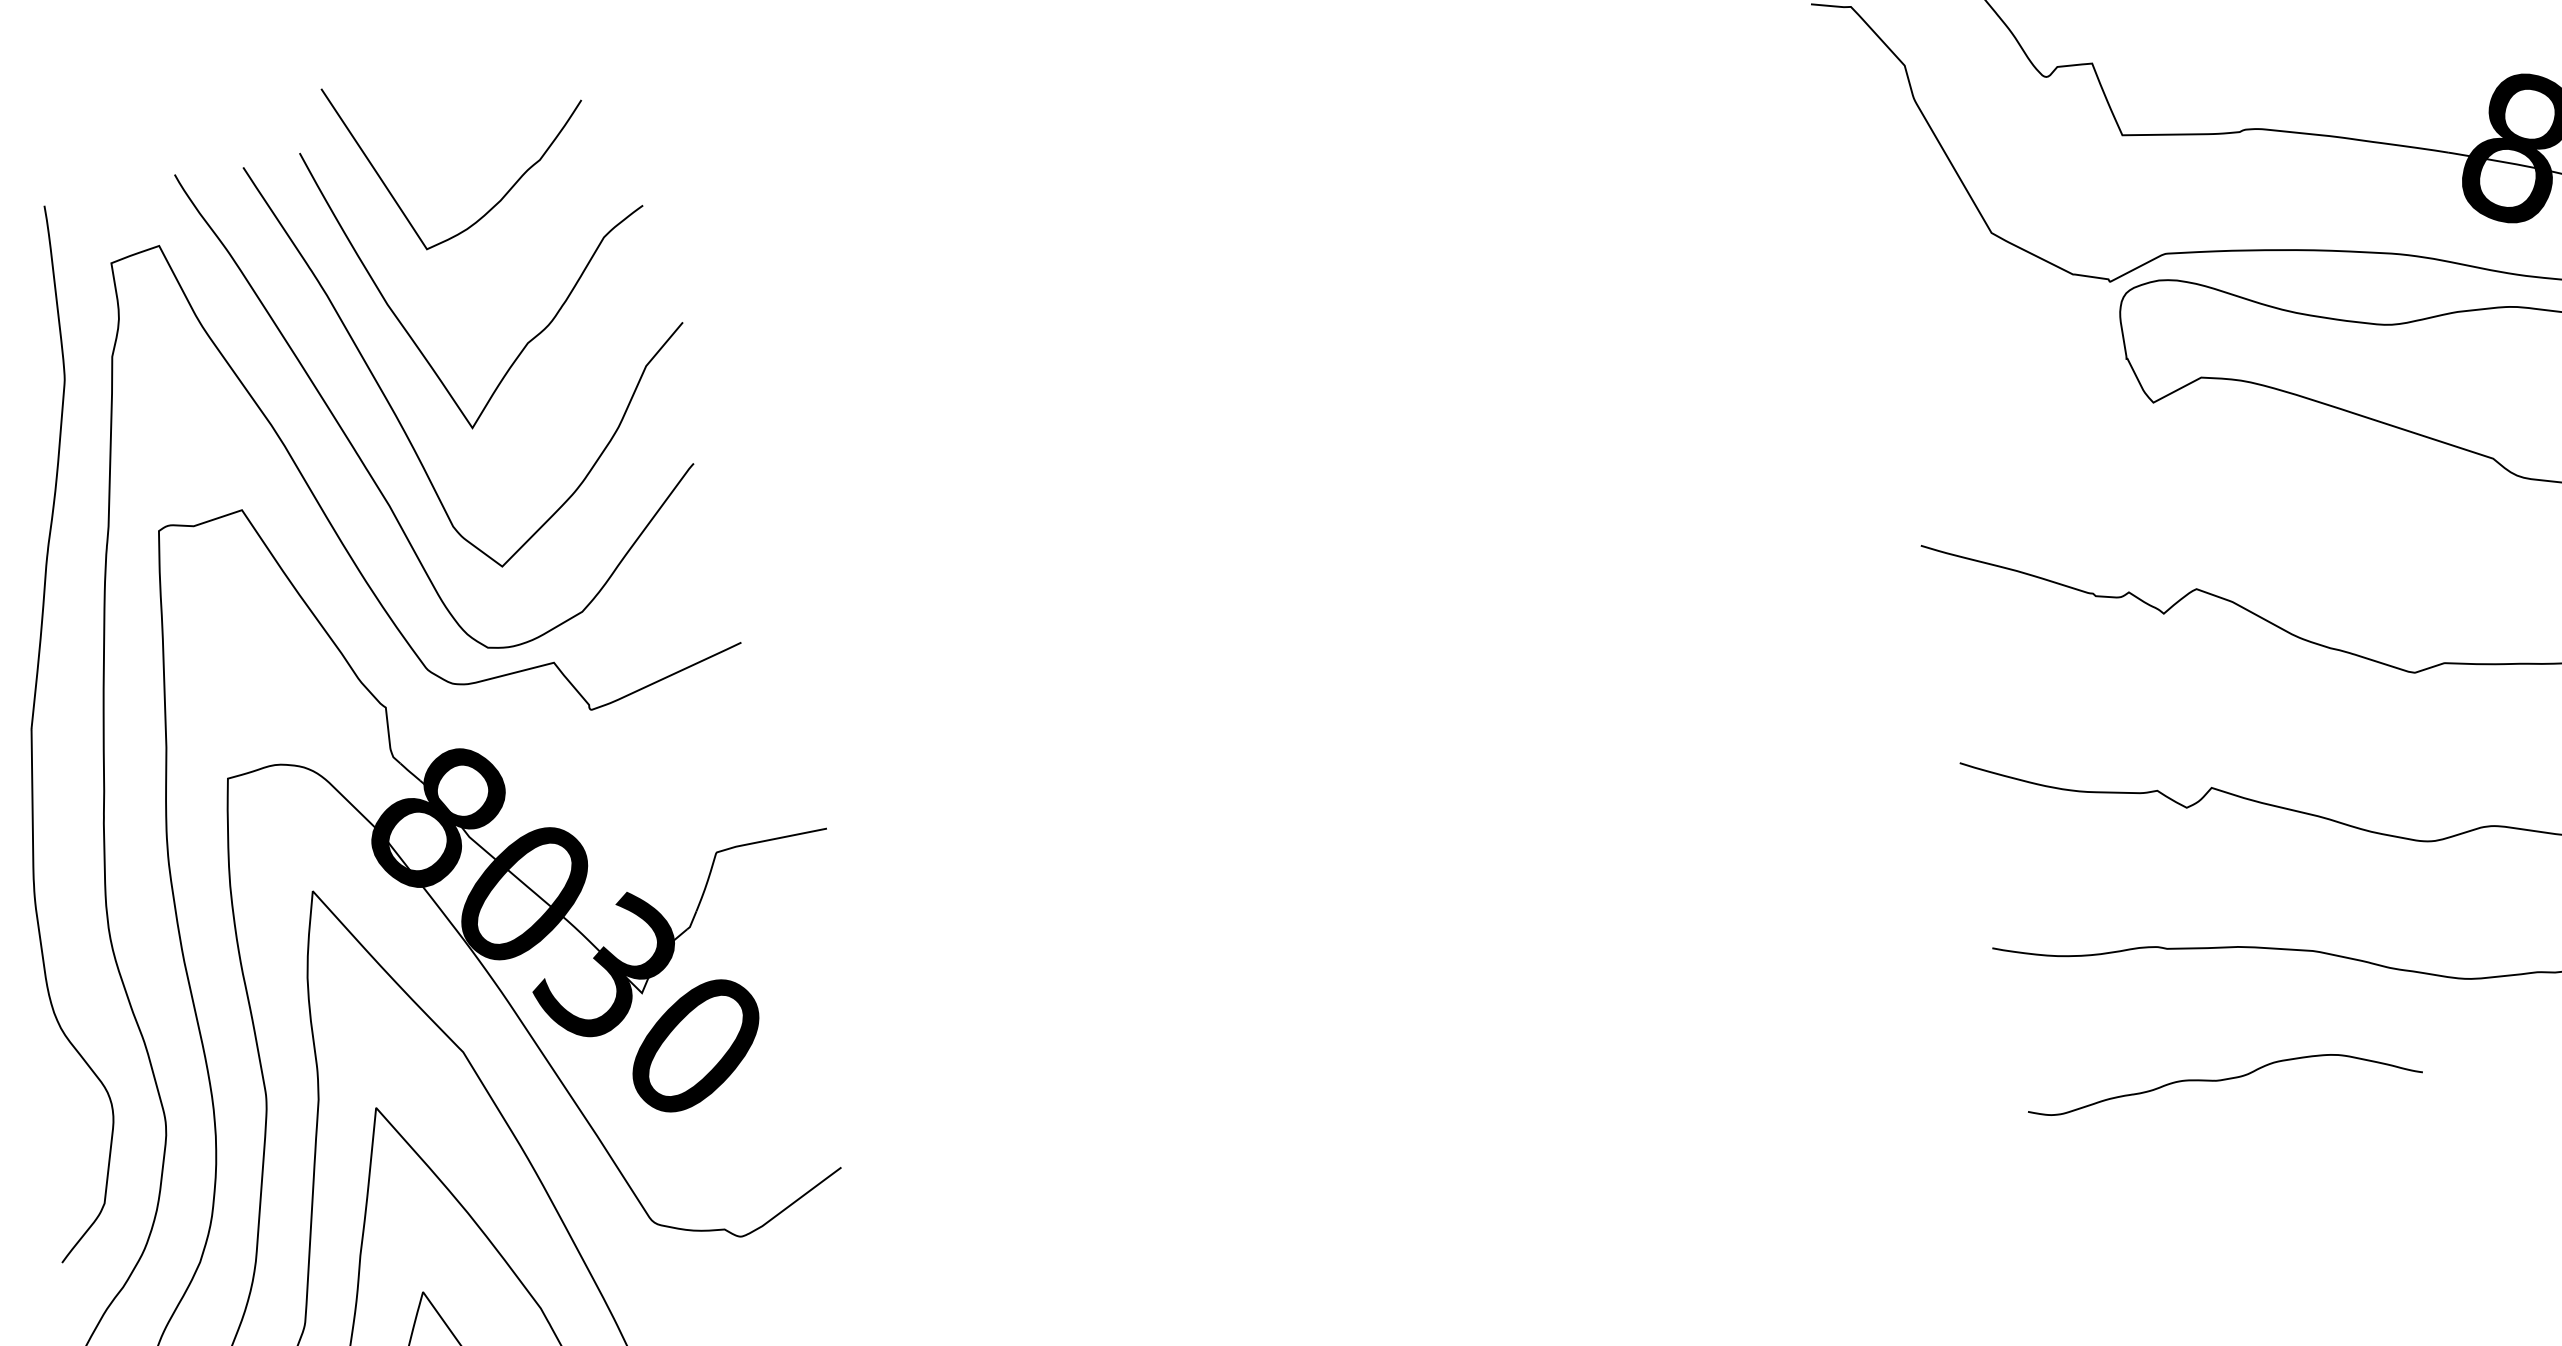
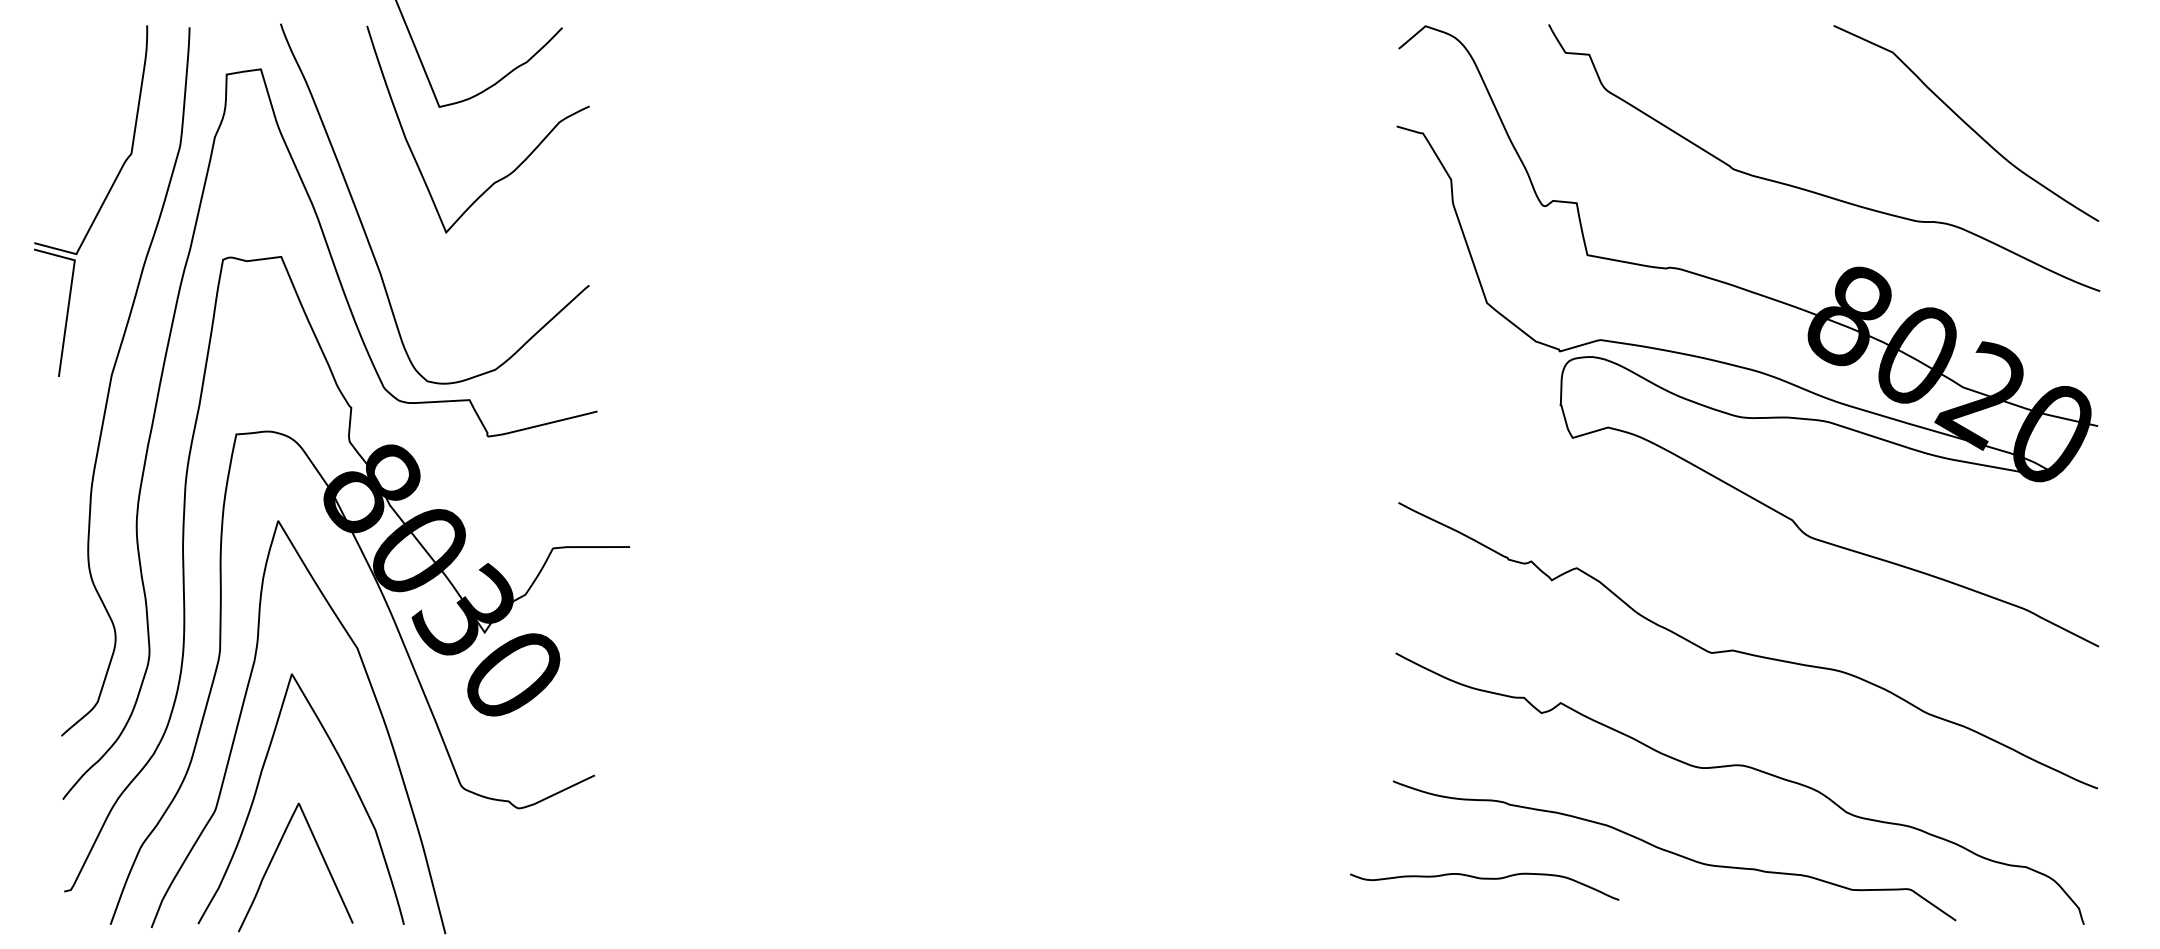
curve: (387, 397) -> (393, 200), removed
curve: (2222, 1081) -> (1484, 879), moved

